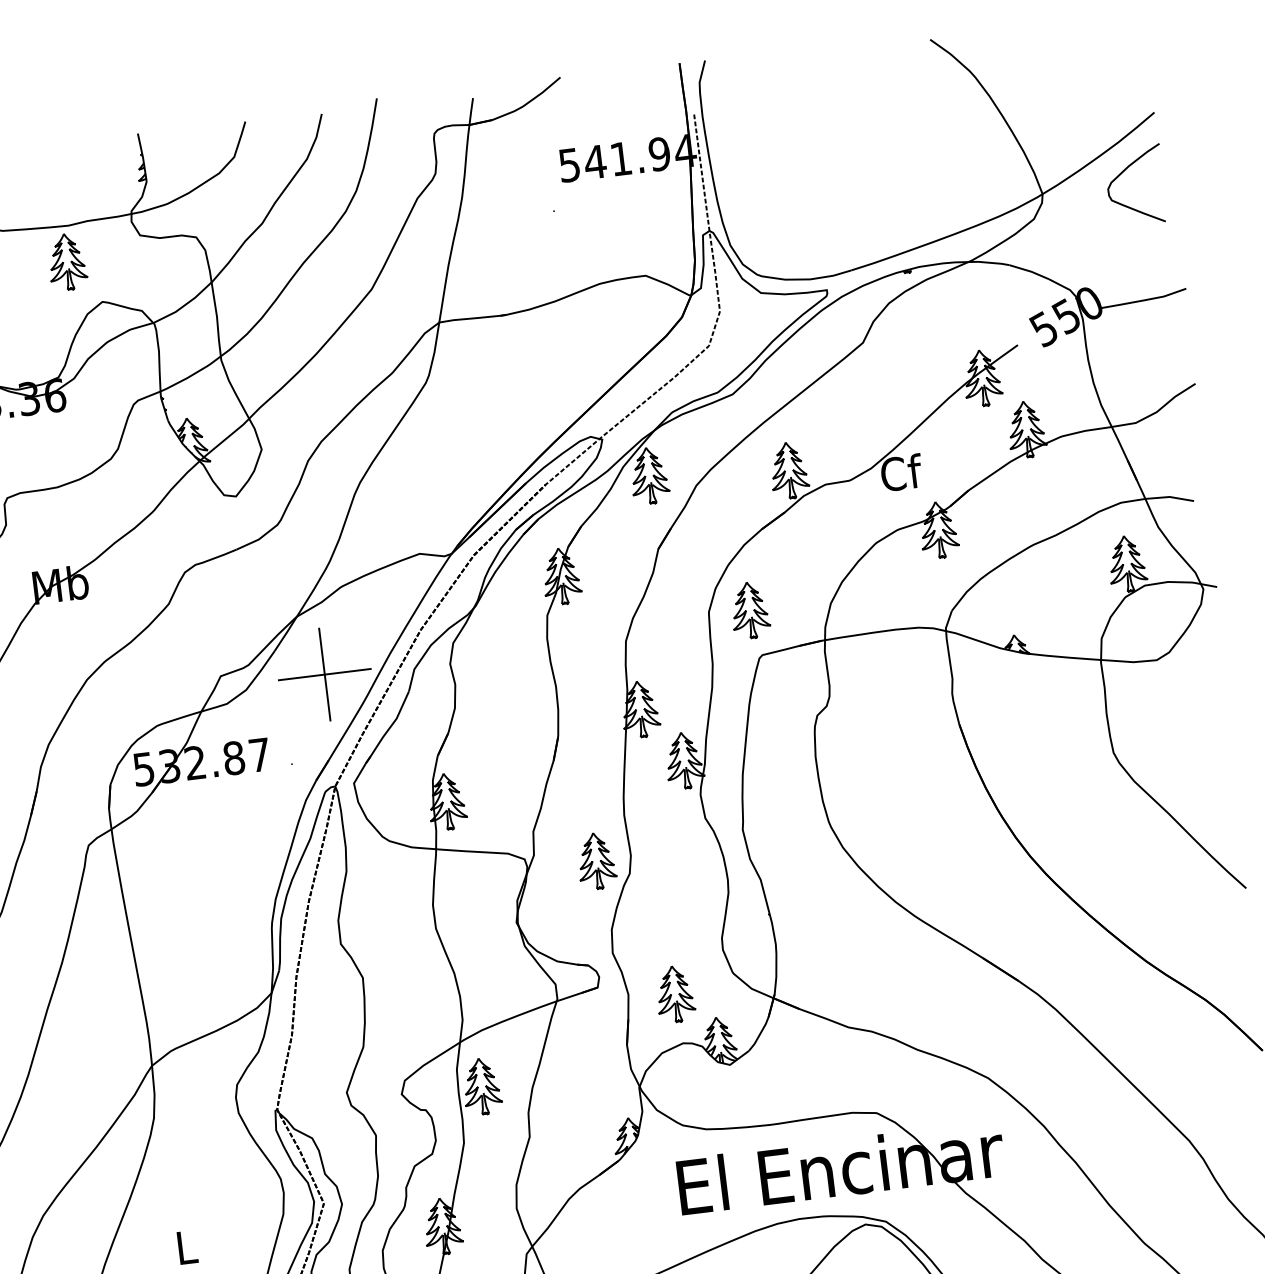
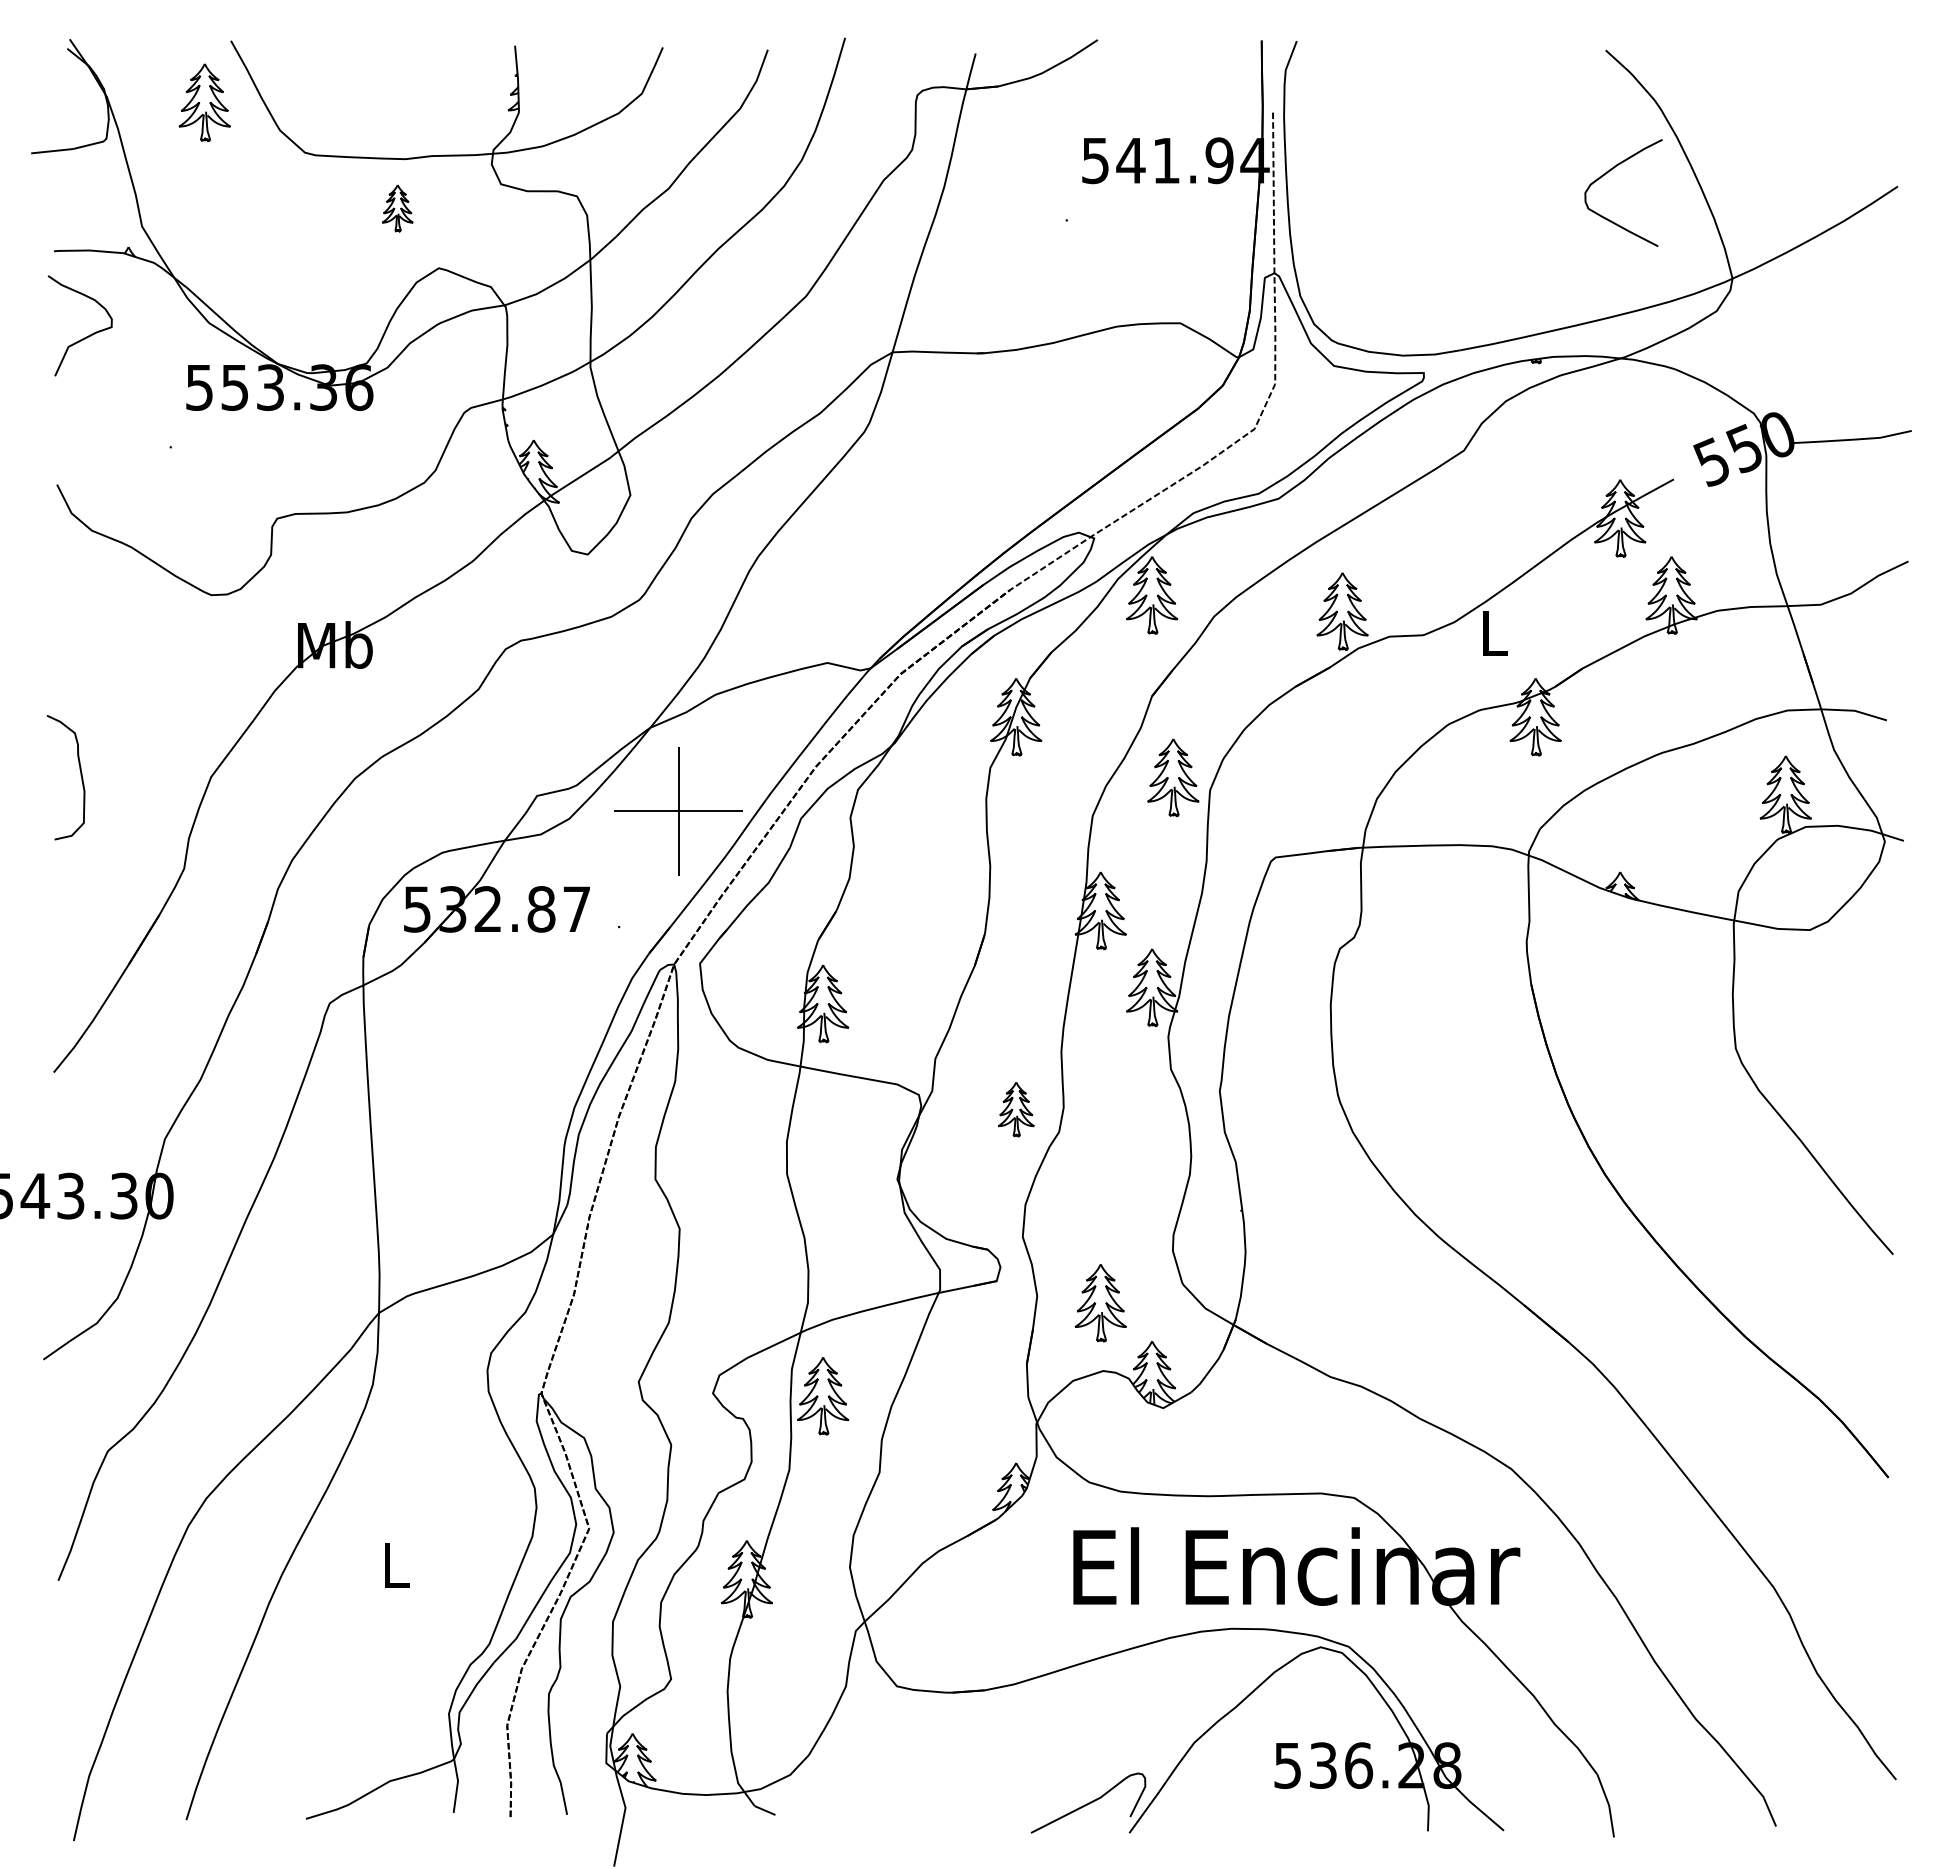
curve: (1124, 171) -> (1610, 171), moved
part: (67, 262) -> (397, 208), size x0.6
text: (902, 472) -> (1495, 633), Cf -> L
part: (750, 610) -> (1173, 777), moved
part: (596, 861) -> (1016, 1109), size x0.7

